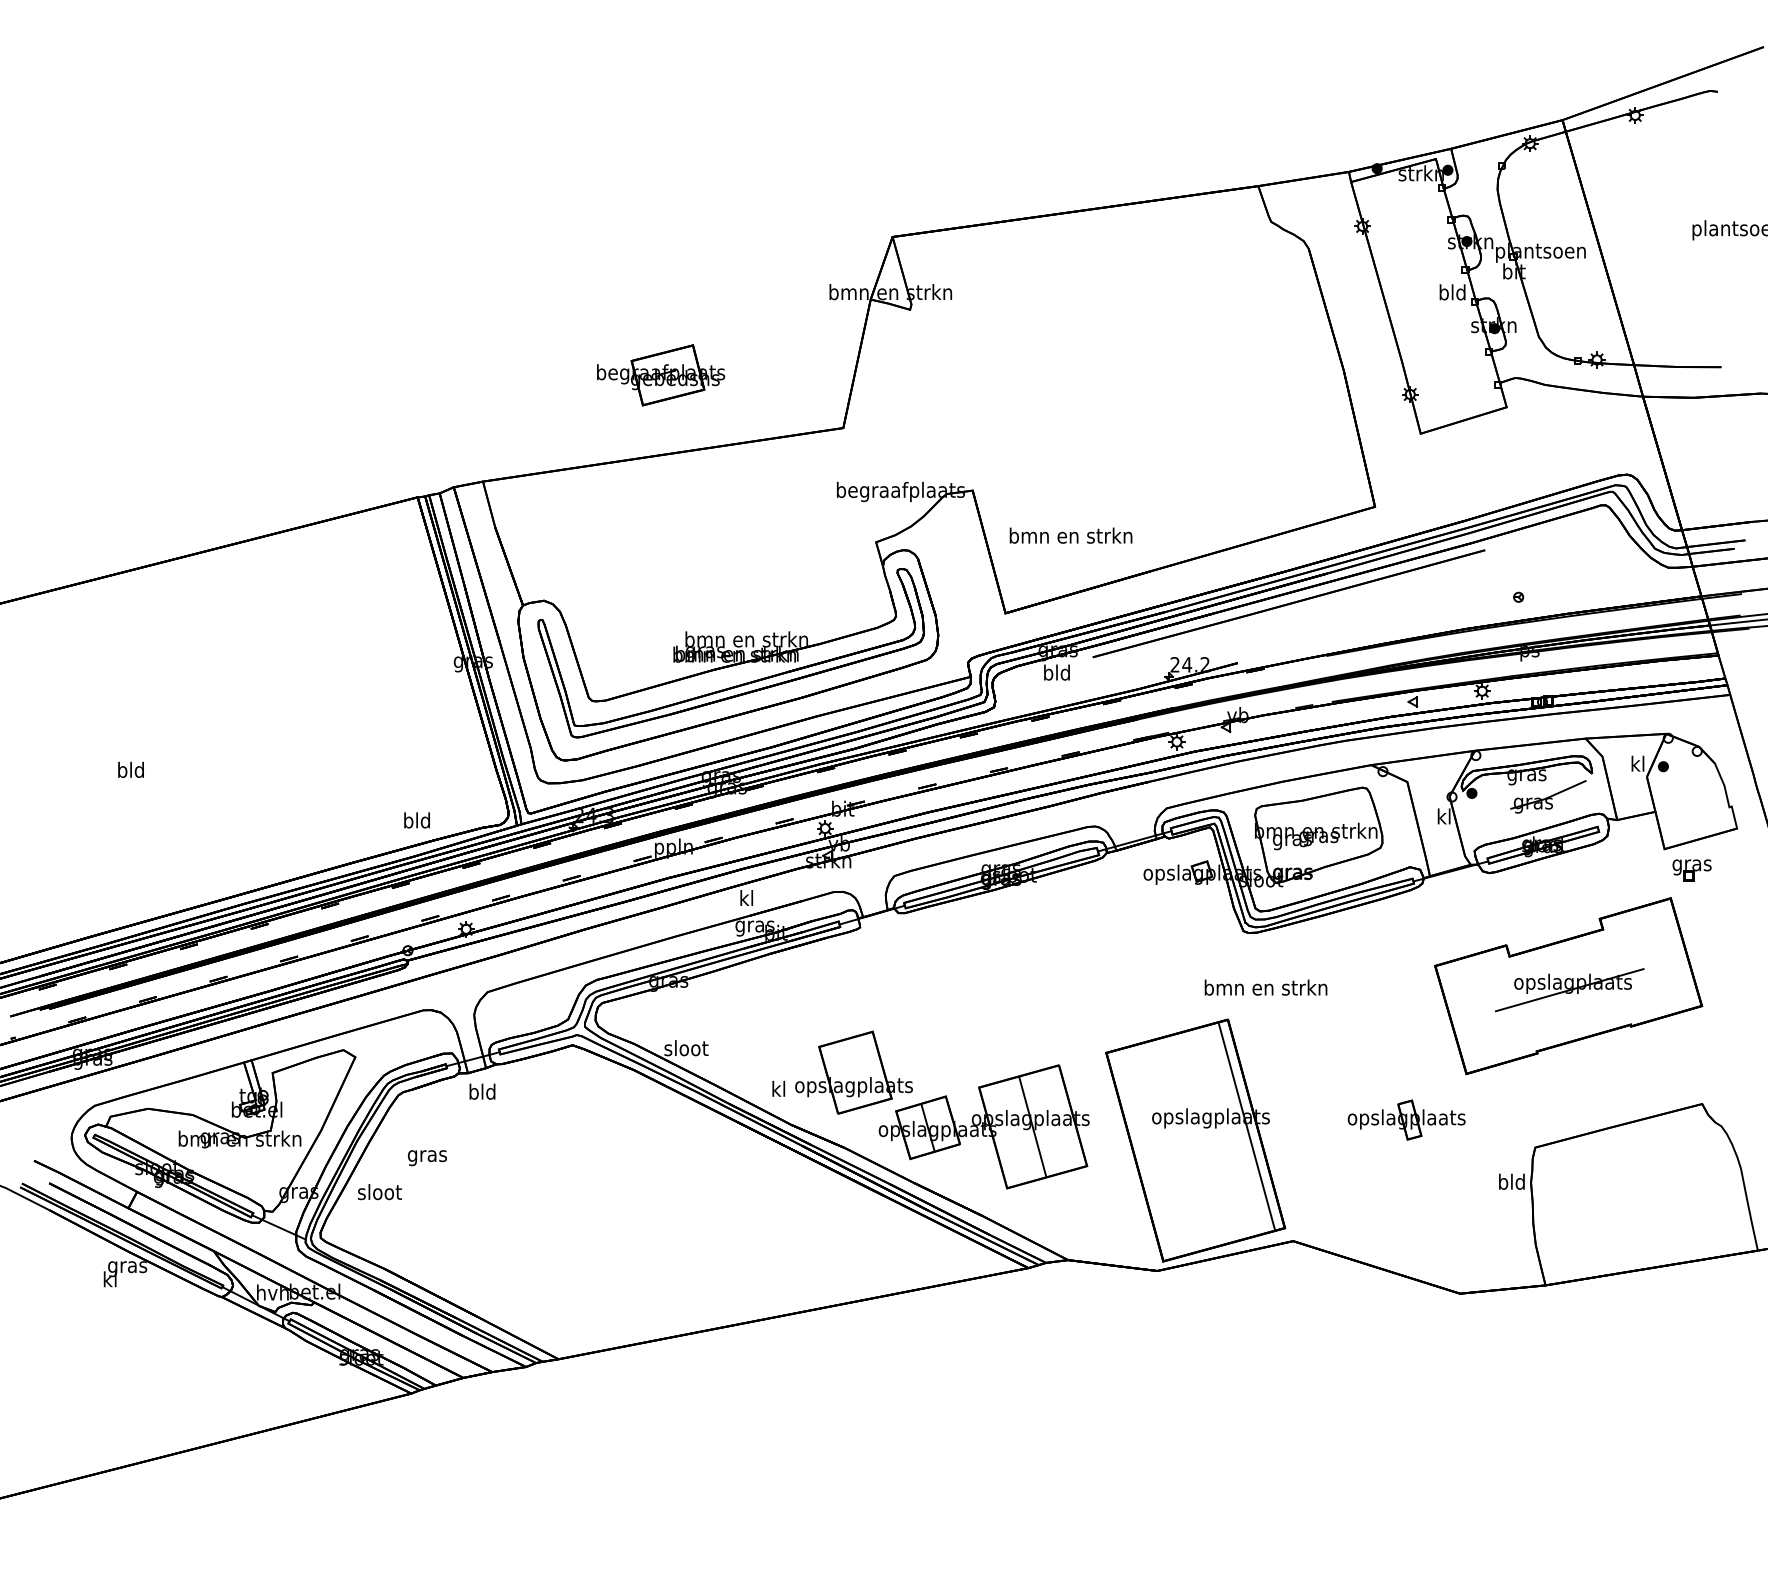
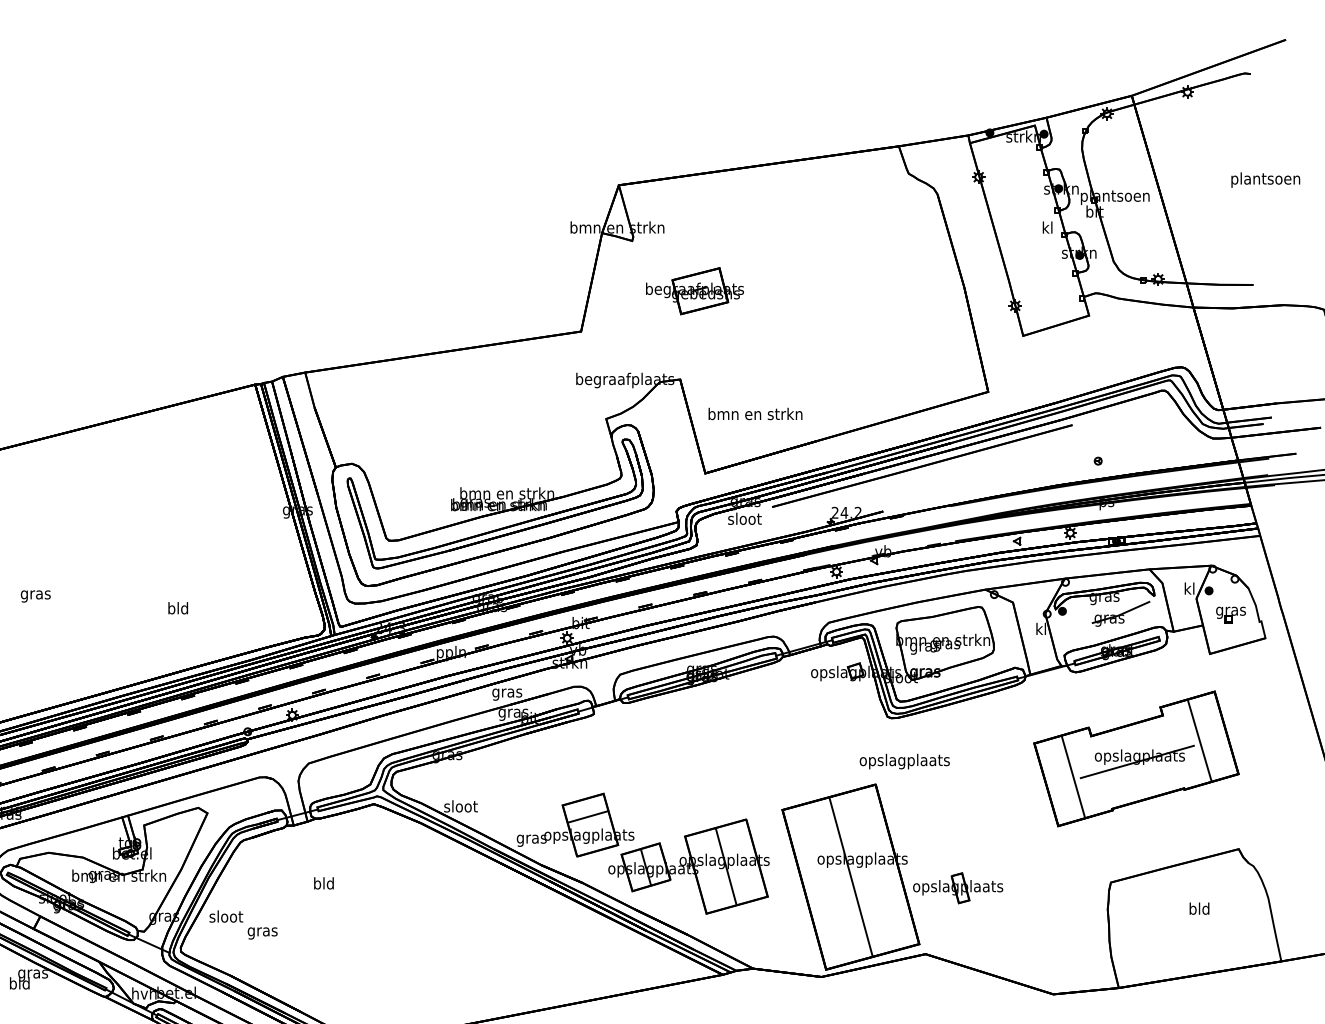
text: (1452, 292) -> (1047, 227), bld -> kl
part: (661, 375) -> (695, 291), moved
text: (1057, 672) -> (745, 518), bld -> sloot
text: (130, 771) -> (35, 594), bld -> gras
text: (416, 820) -> (177, 608), moved
part: (1691, 870) -> (1230, 615), moved
text: (746, 900) -> (506, 693), kl -> gras
line: (1650, 962) -> (1199, 740), added
text: (1265, 989) -> (904, 761), bmn en strkn -> opslagplaats
line: (1486, 1009) -> (1073, 776), added
line: (852, 1061) -> (588, 816), added
text: (778, 1090) -> (531, 838), kl -> gras
text: (482, 1091) -> (323, 883), moved
part: (1406, 1119) -> (957, 887), moved
line: (1246, 1126) -> (850, 877), moved
text: (427, 1158) -> (262, 933), moved
text: (1511, 1181) -> (1199, 908), moved
text: (110, 1279) -> (20, 983), kl -> bld

